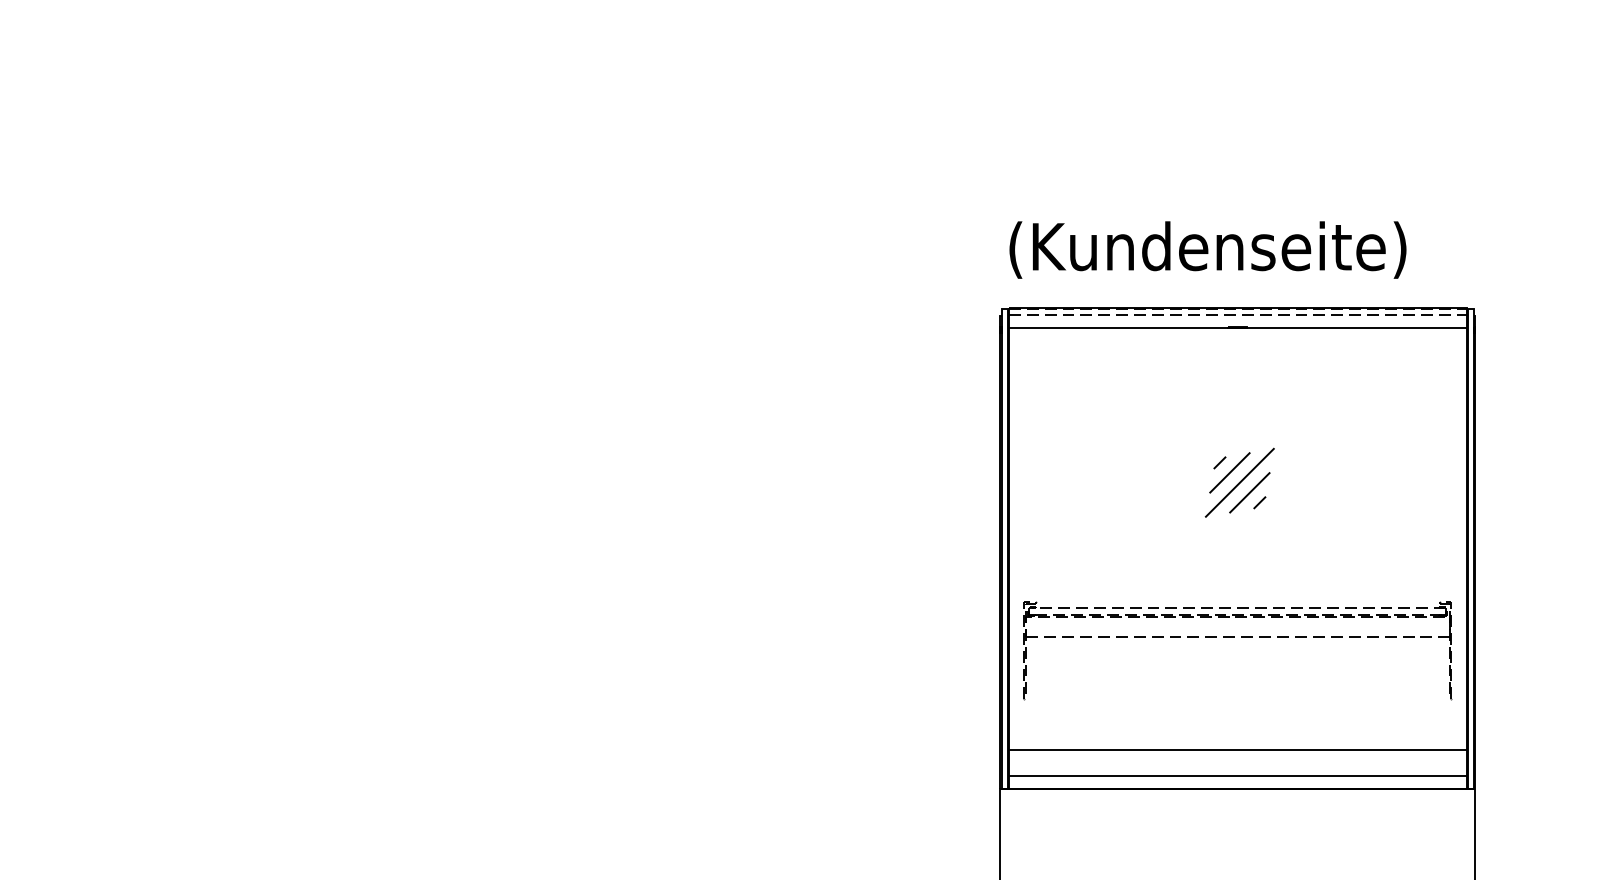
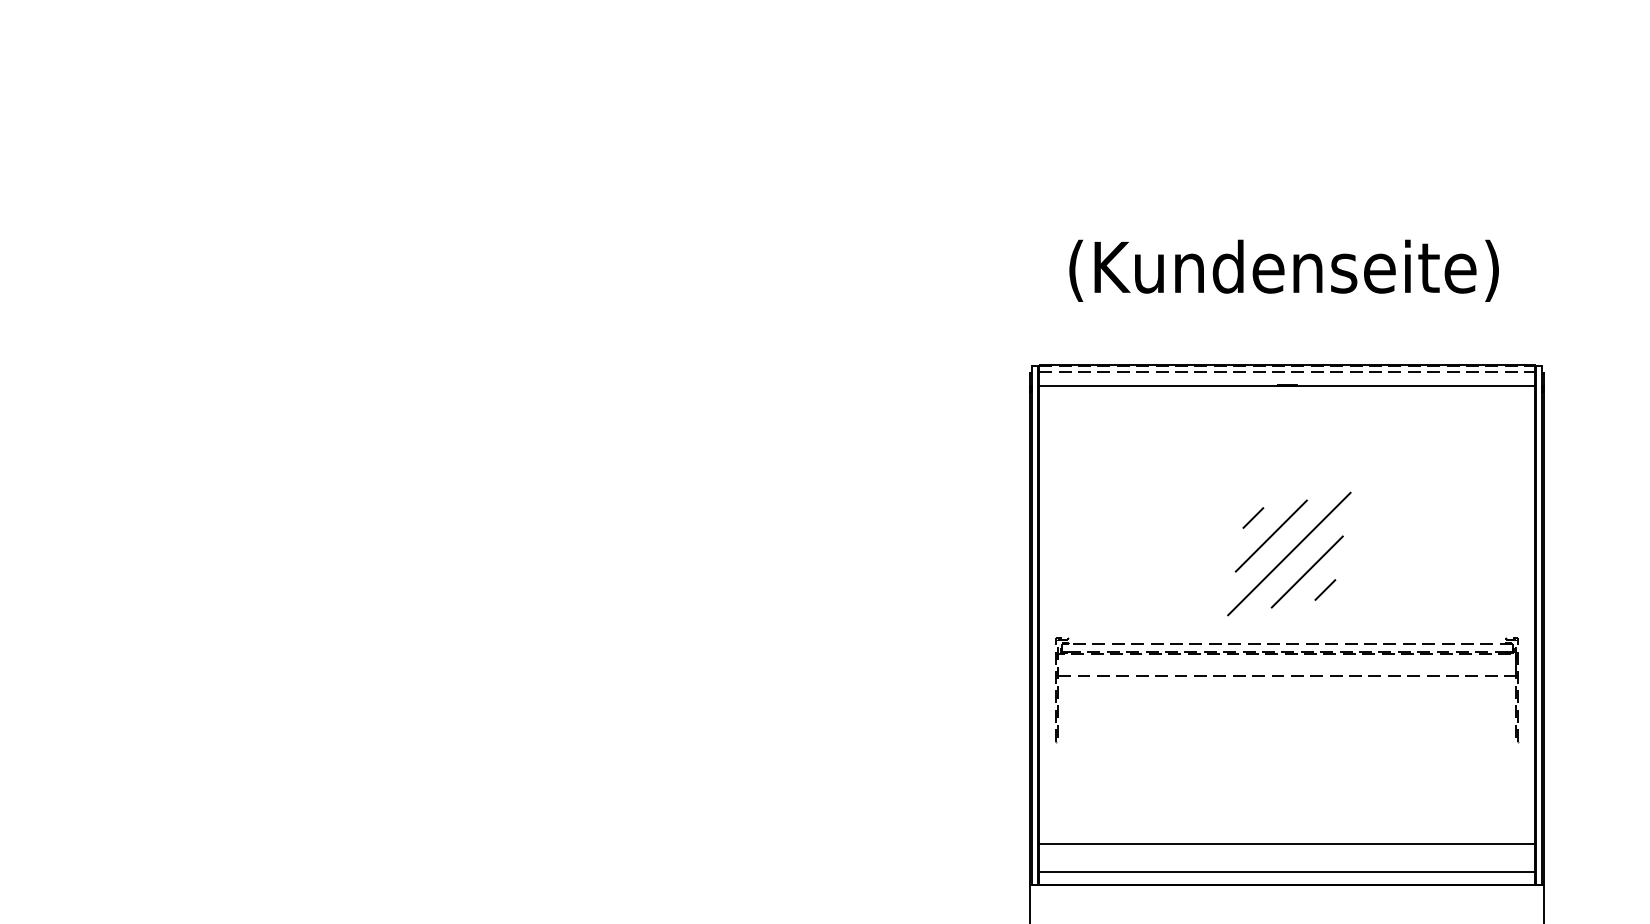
text: (1207, 249) -> (1283, 270), moved
part: (1239, 482) -> (1289, 553), size x1.67
part: (1234, 637) -> (1283, 676), moved

